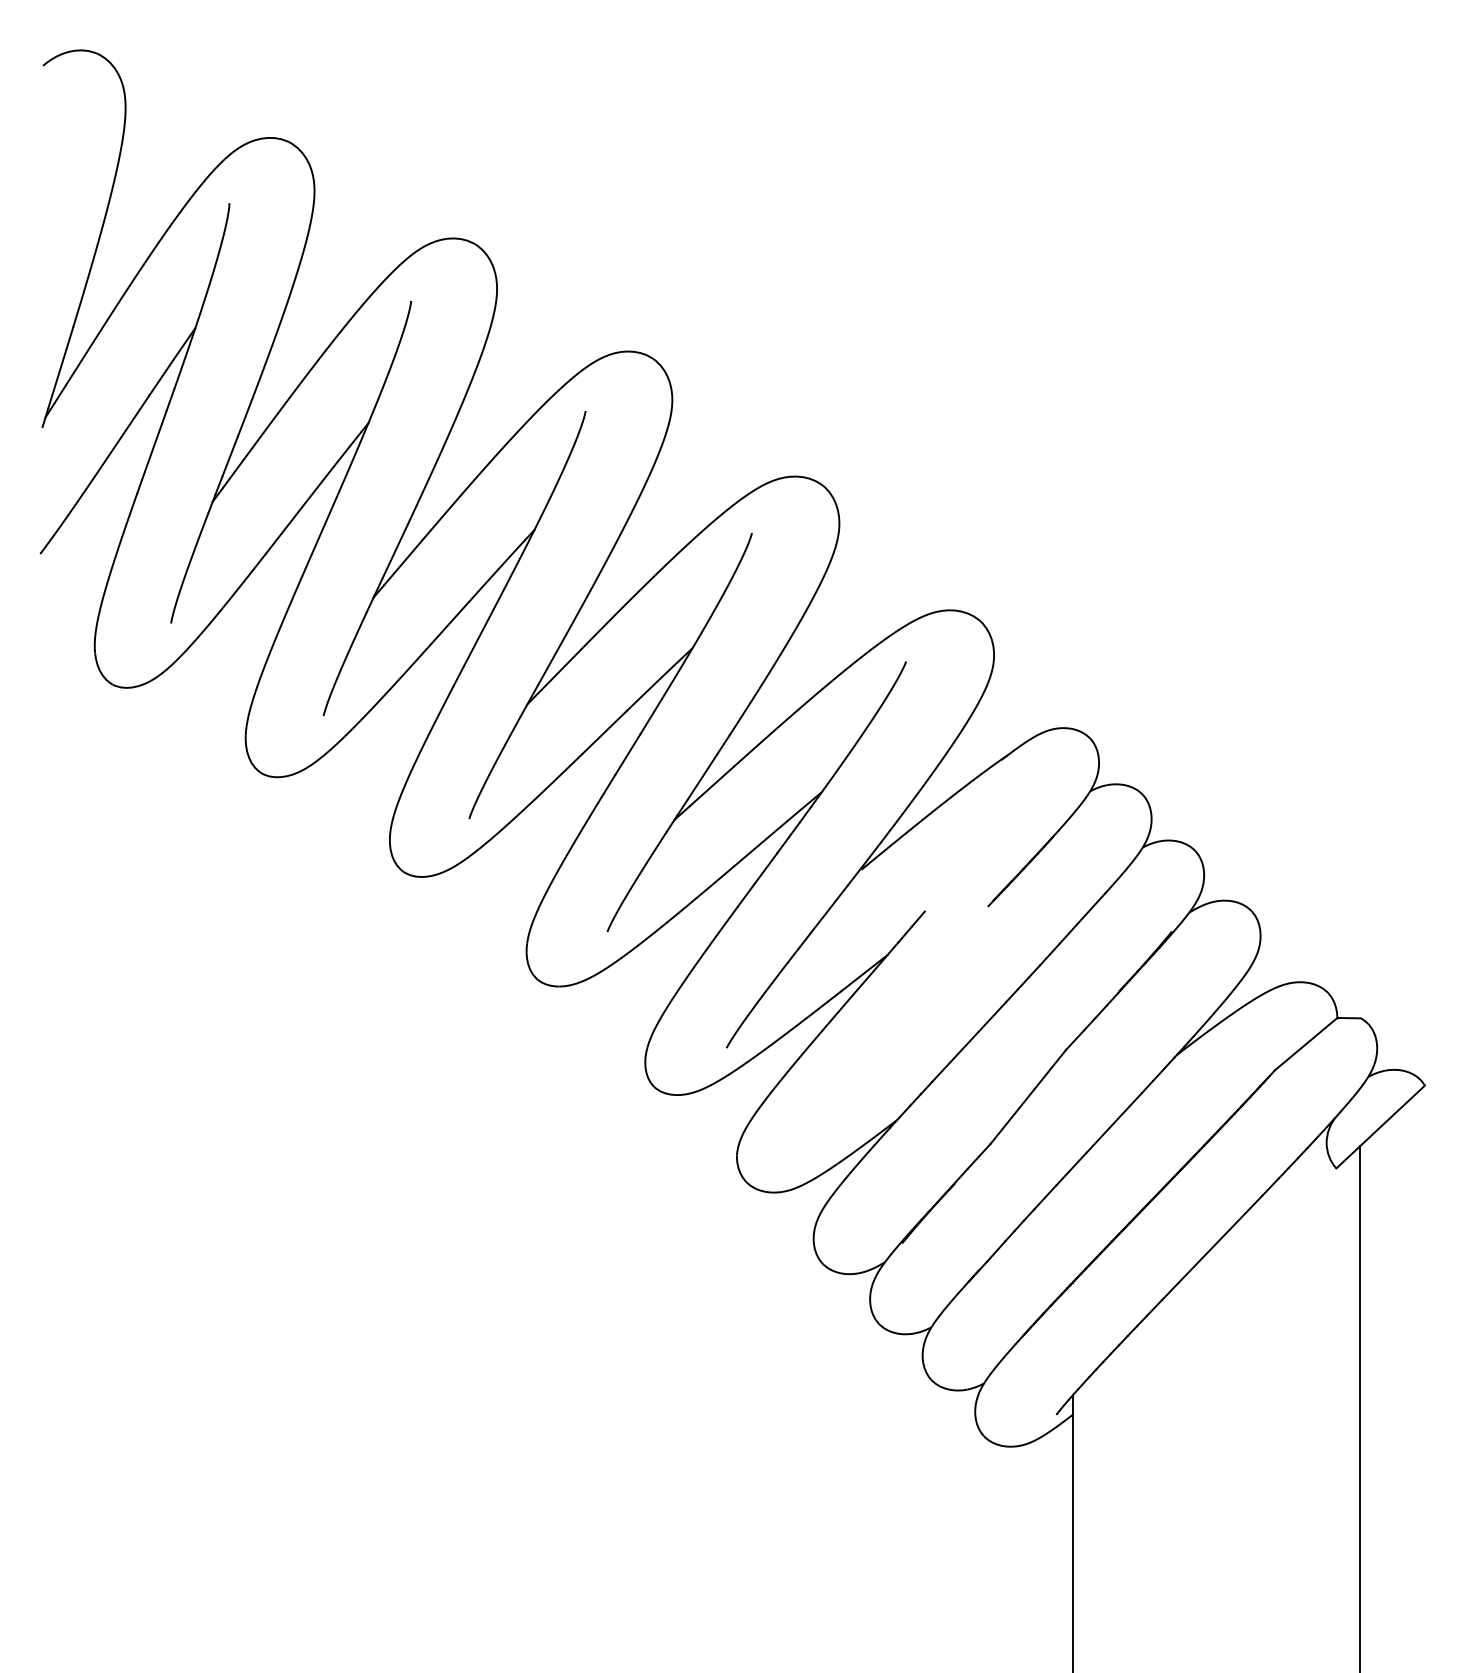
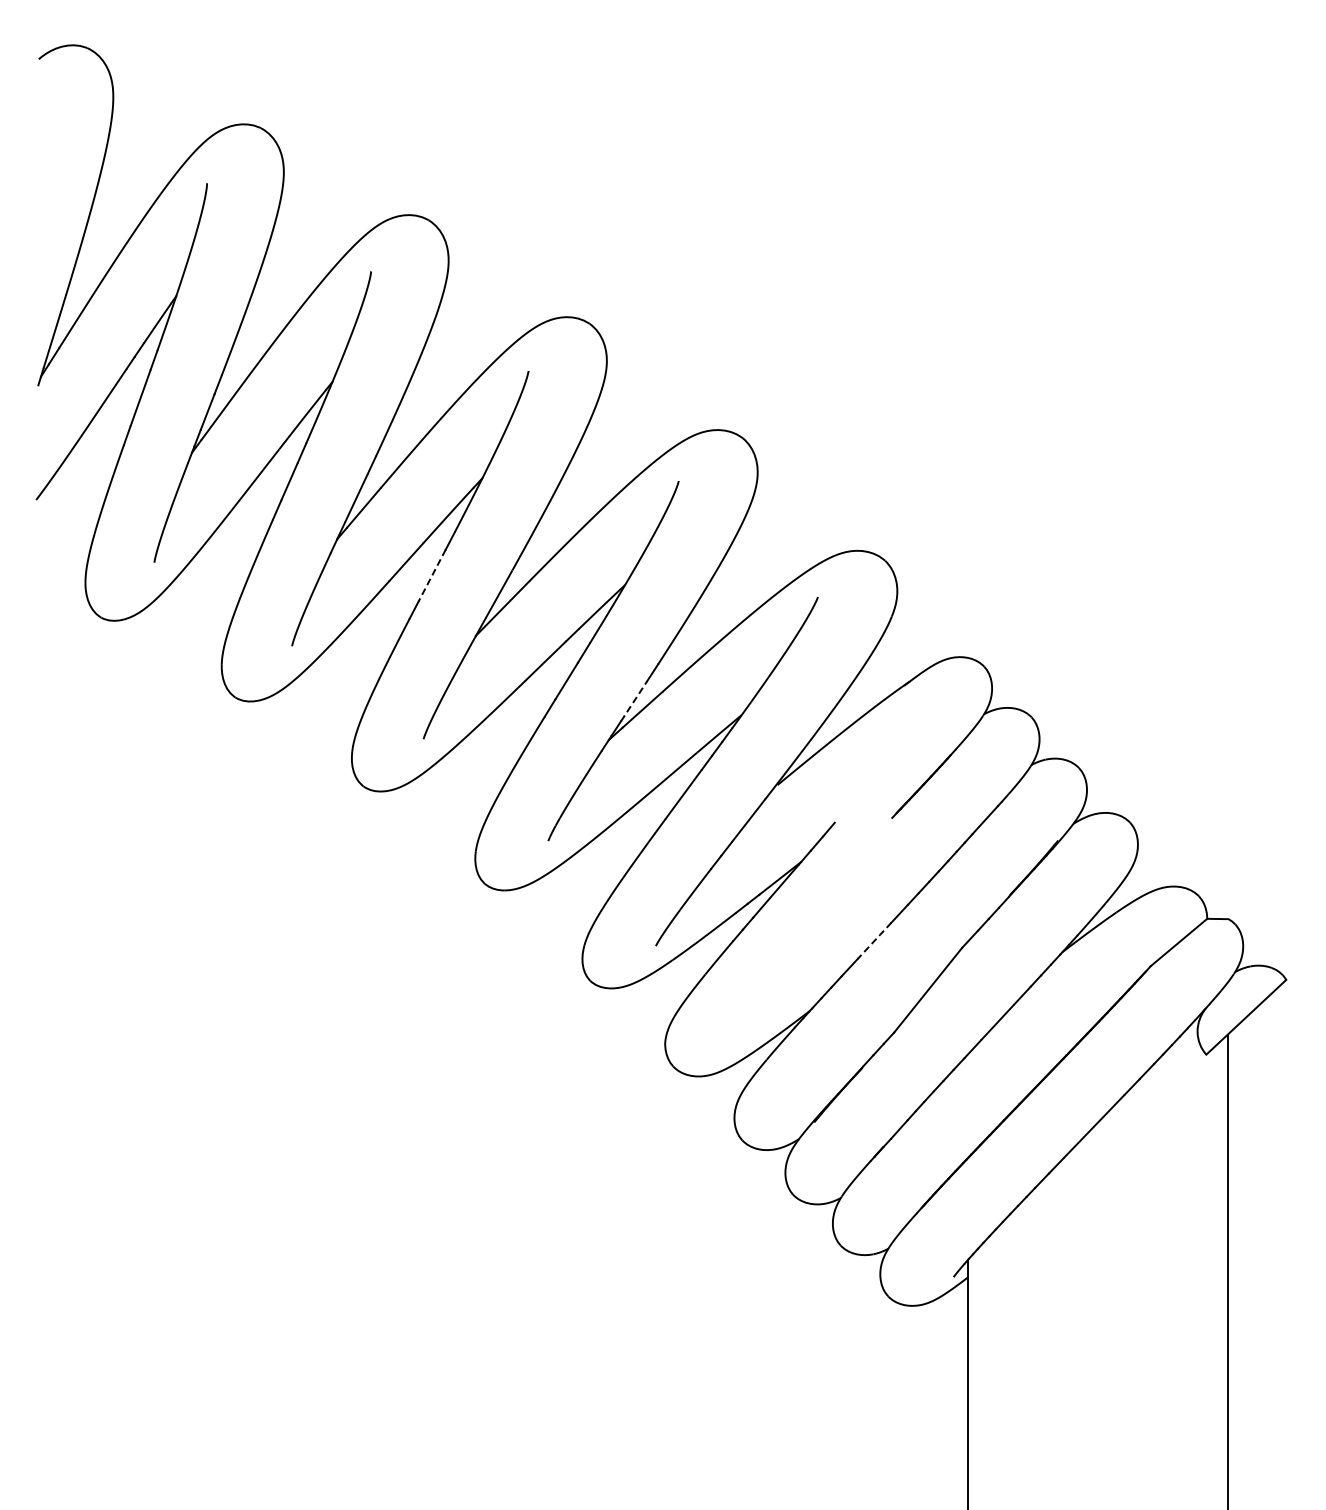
line: (479, 637) -> (432, 575), solid -> dashed
line: (702, 777) -> (634, 701), solid -> dashed
line: (968, 1041) -> (874, 940), solid -> dashed

